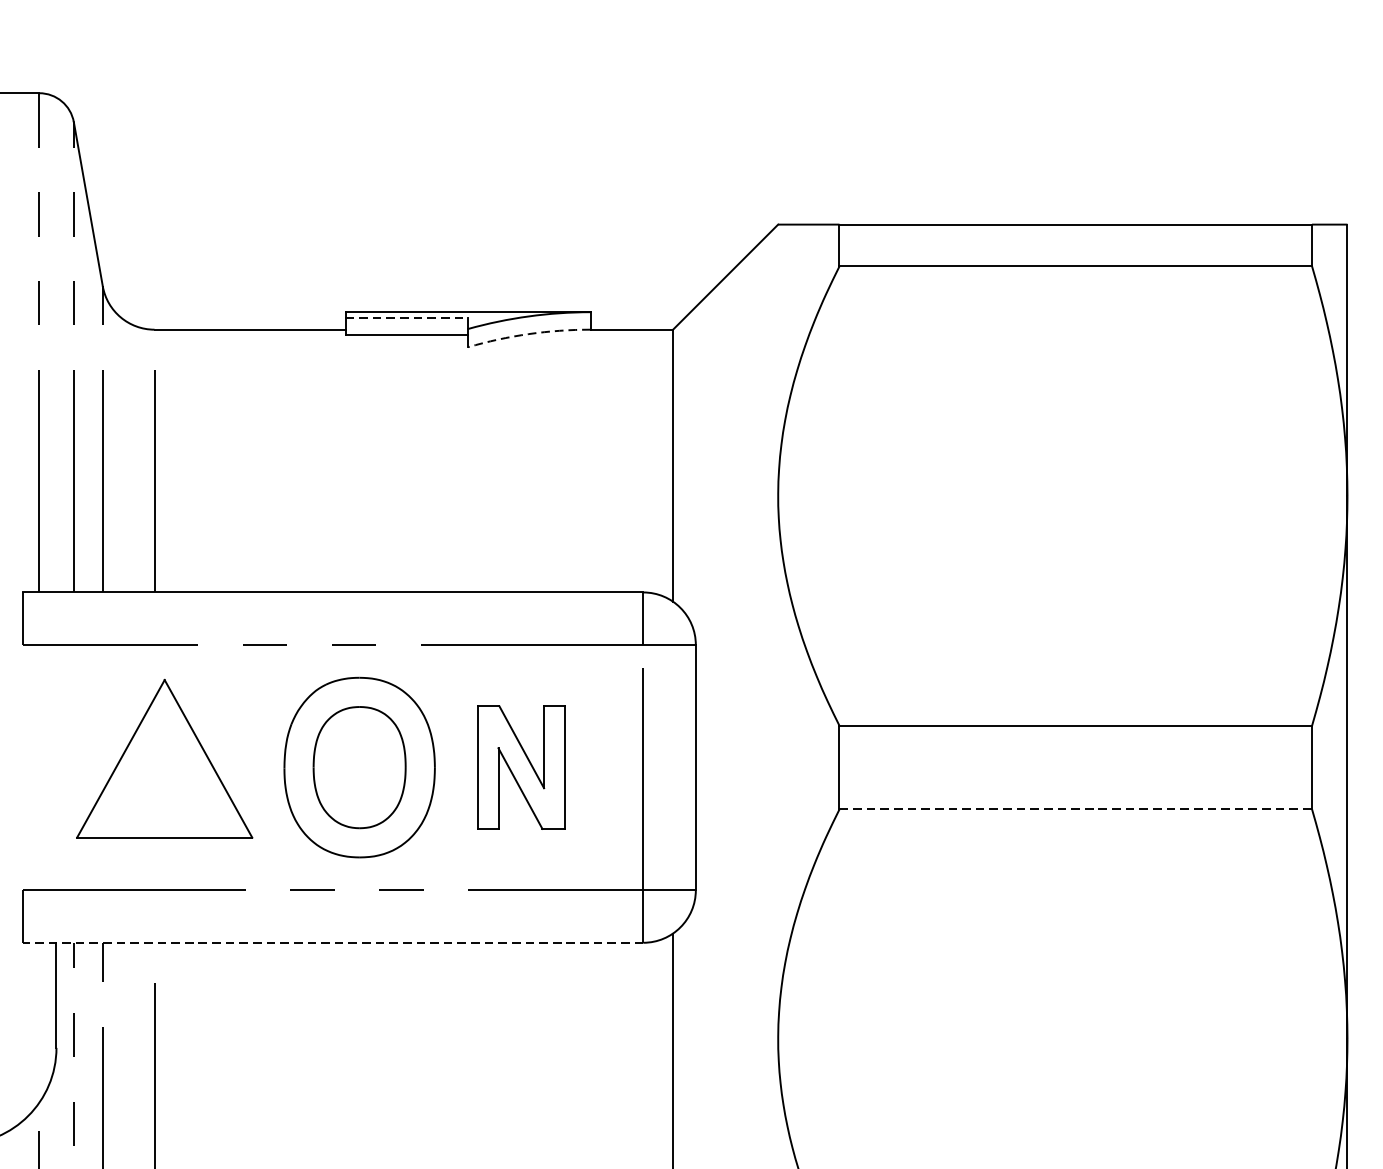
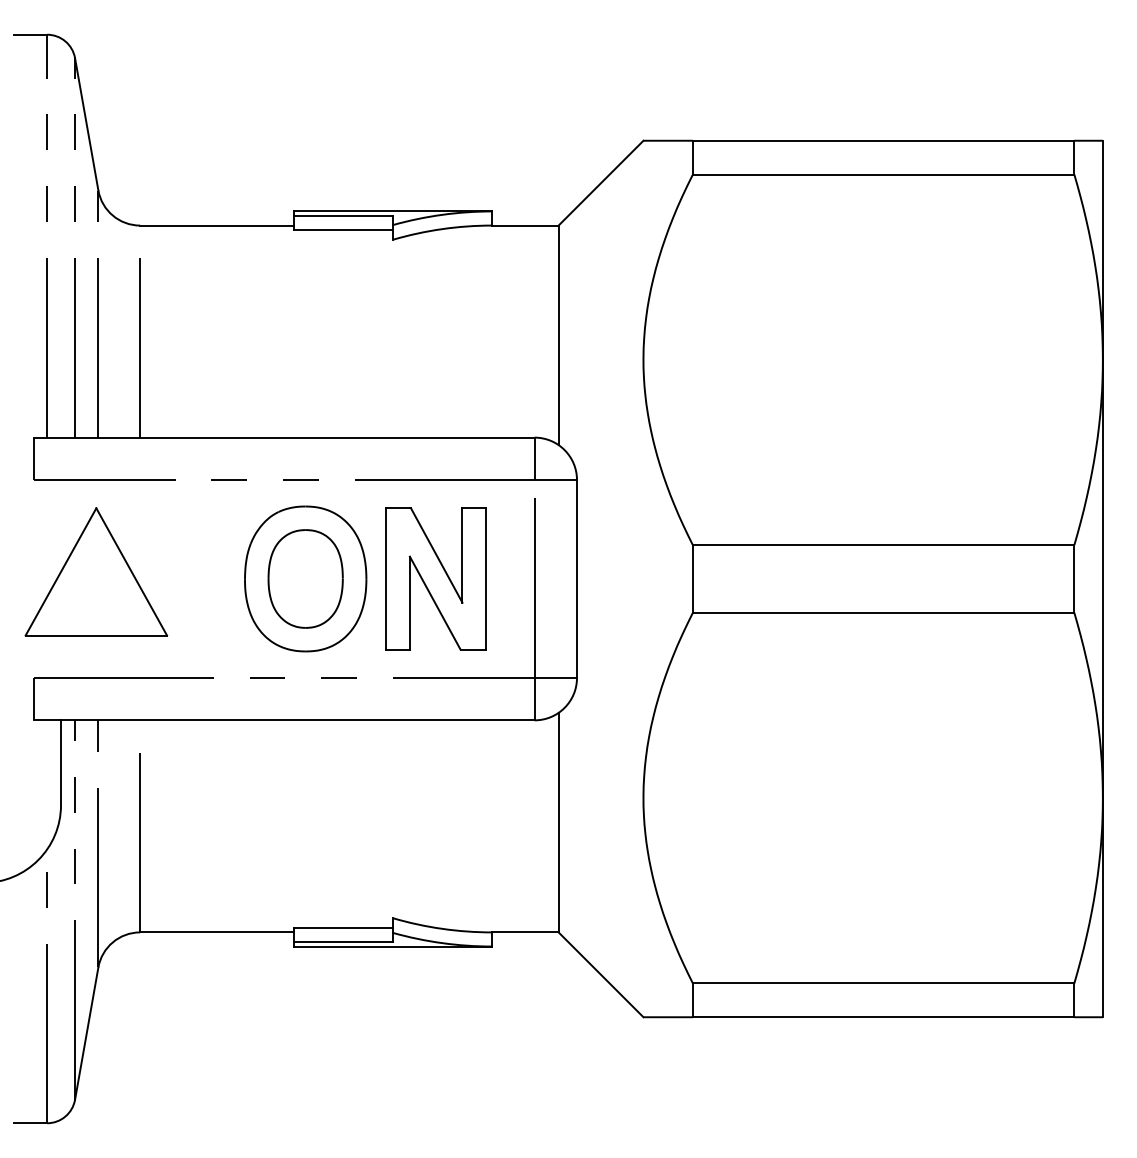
line: (407, 317) -> (344, 215), dashed -> solid
arc: (529, 334) -> (442, 229), dashed -> solid
part: (164, 758) -> (96, 571), moved
part: (520, 767) -> (435, 578), size x1.43
line: (1075, 809) -> (883, 612), dashed -> solid
line: (332, 942) -> (283, 720), dashed -> solid

